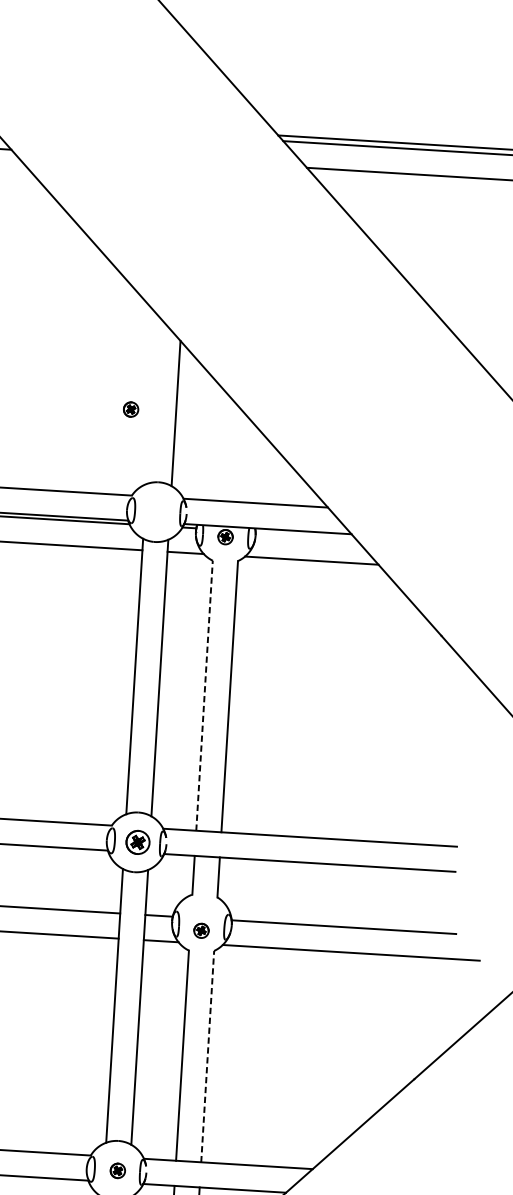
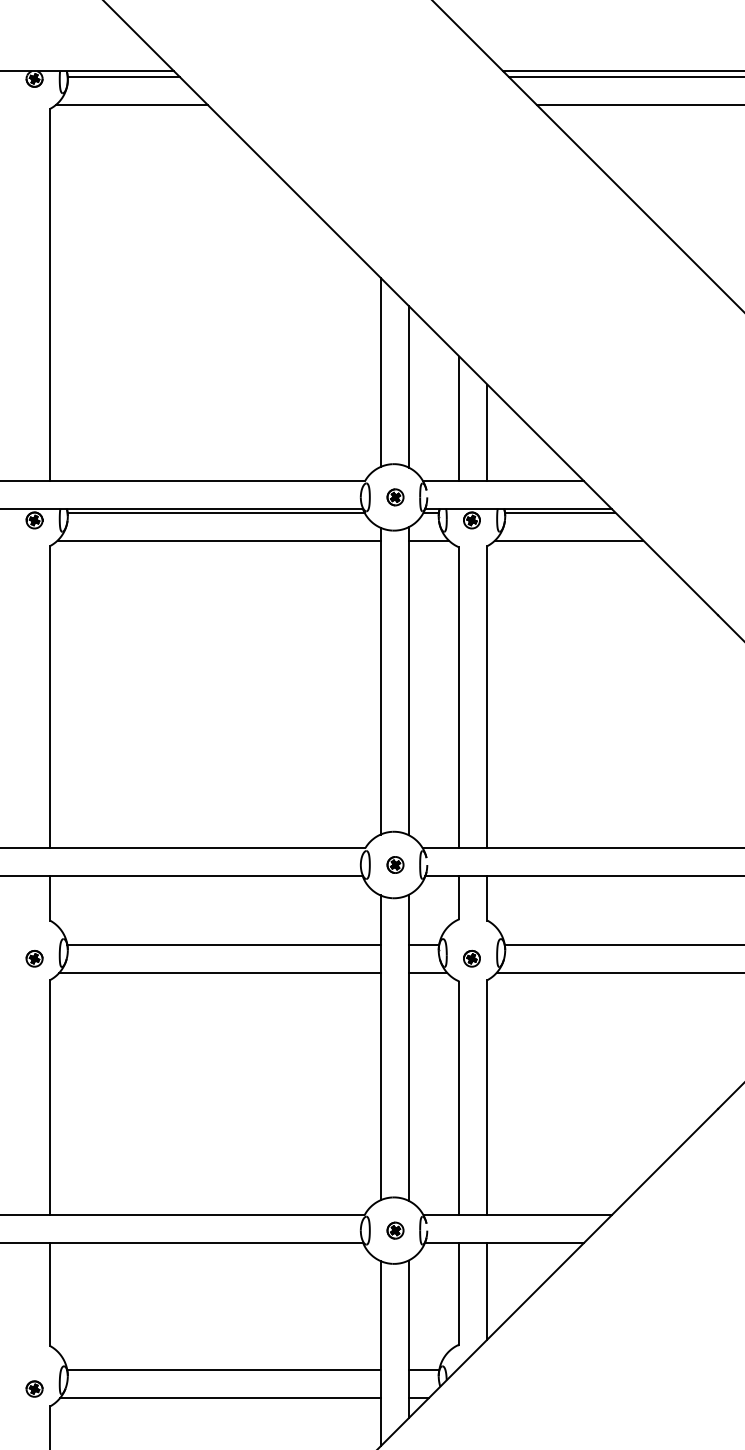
line: (151, 398) -> (380, 371), added
part: (131, 409) -> (395, 497), moved
line: (219, 444) -> (459, 418), added
line: (244, 459) -> (487, 432), added
line: (304, 534) -> (559, 512), added
line: (204, 695) -> (459, 697), dashed -> solid
part: (137, 841) -> (395, 864), size x0.62
line: (207, 1056) -> (487, 1097), dashed -> solid

